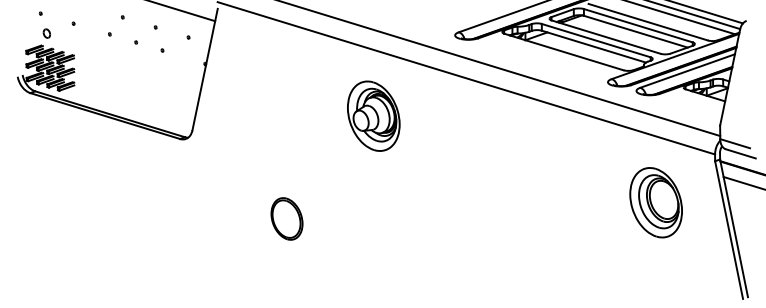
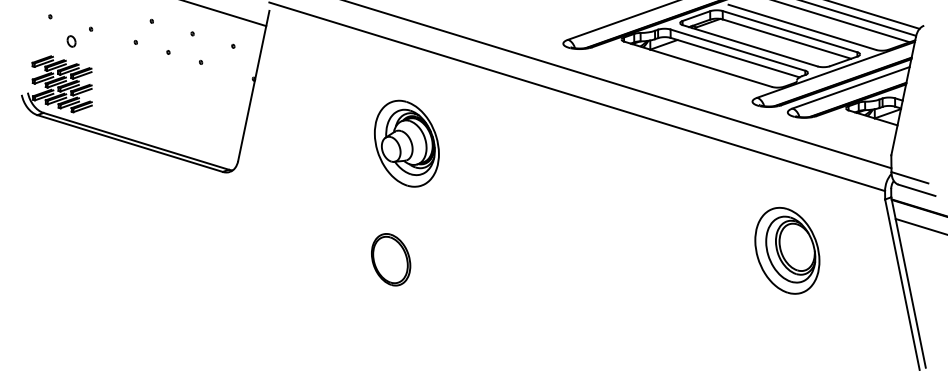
part: (46, 33) -> (71, 41), moved
part: (373, 115) -> (406, 142), moved
part: (655, 202) -> (786, 250), moved
part: (286, 218) -> (390, 259), moved

